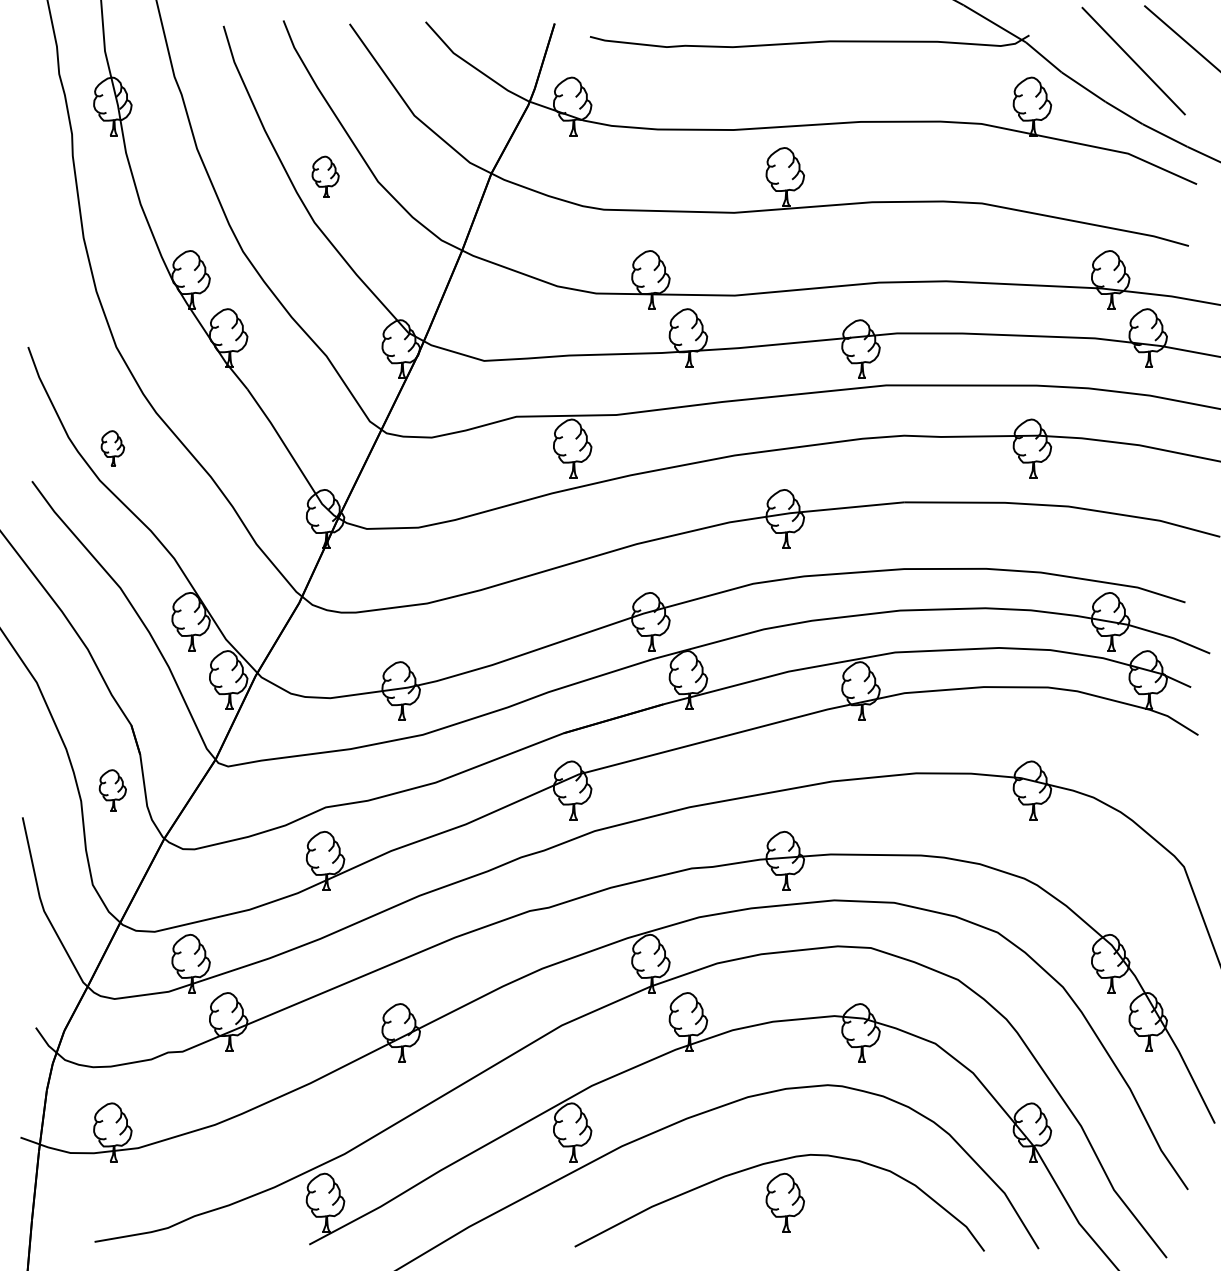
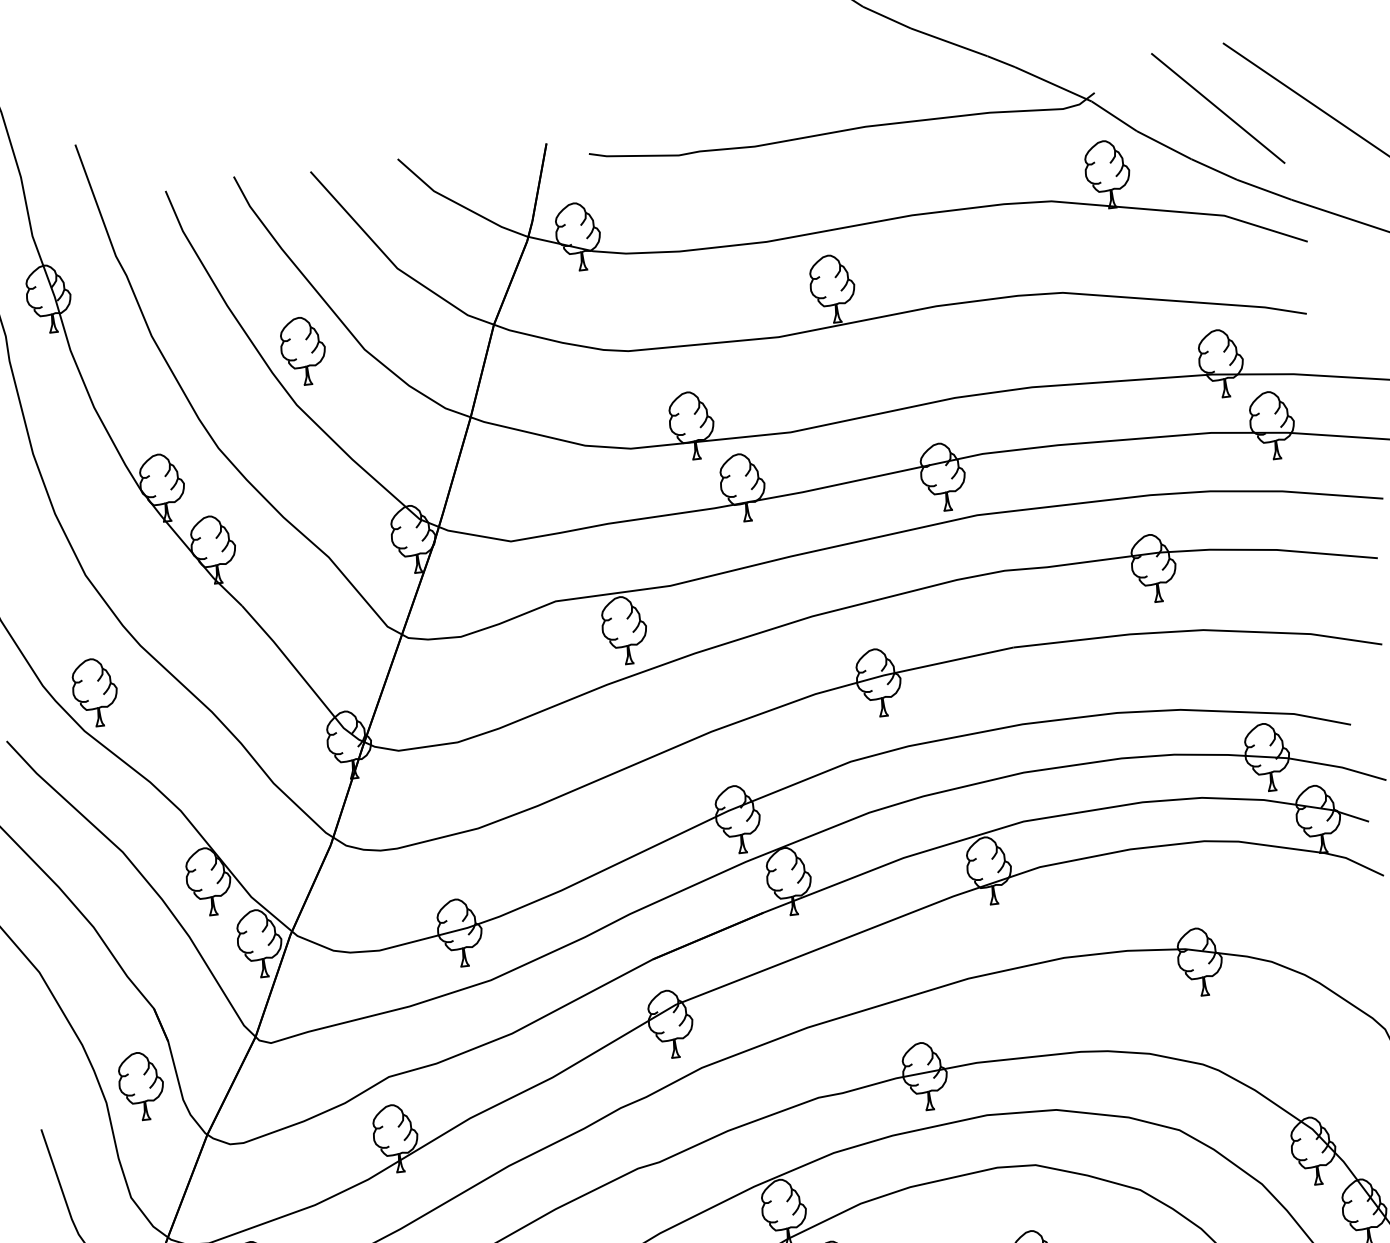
part: (325, 176) -> (303, 350), size x1.43
part: (112, 448) -> (94, 692), size x1.67
part: (112, 790) -> (141, 1086), size x1.43

